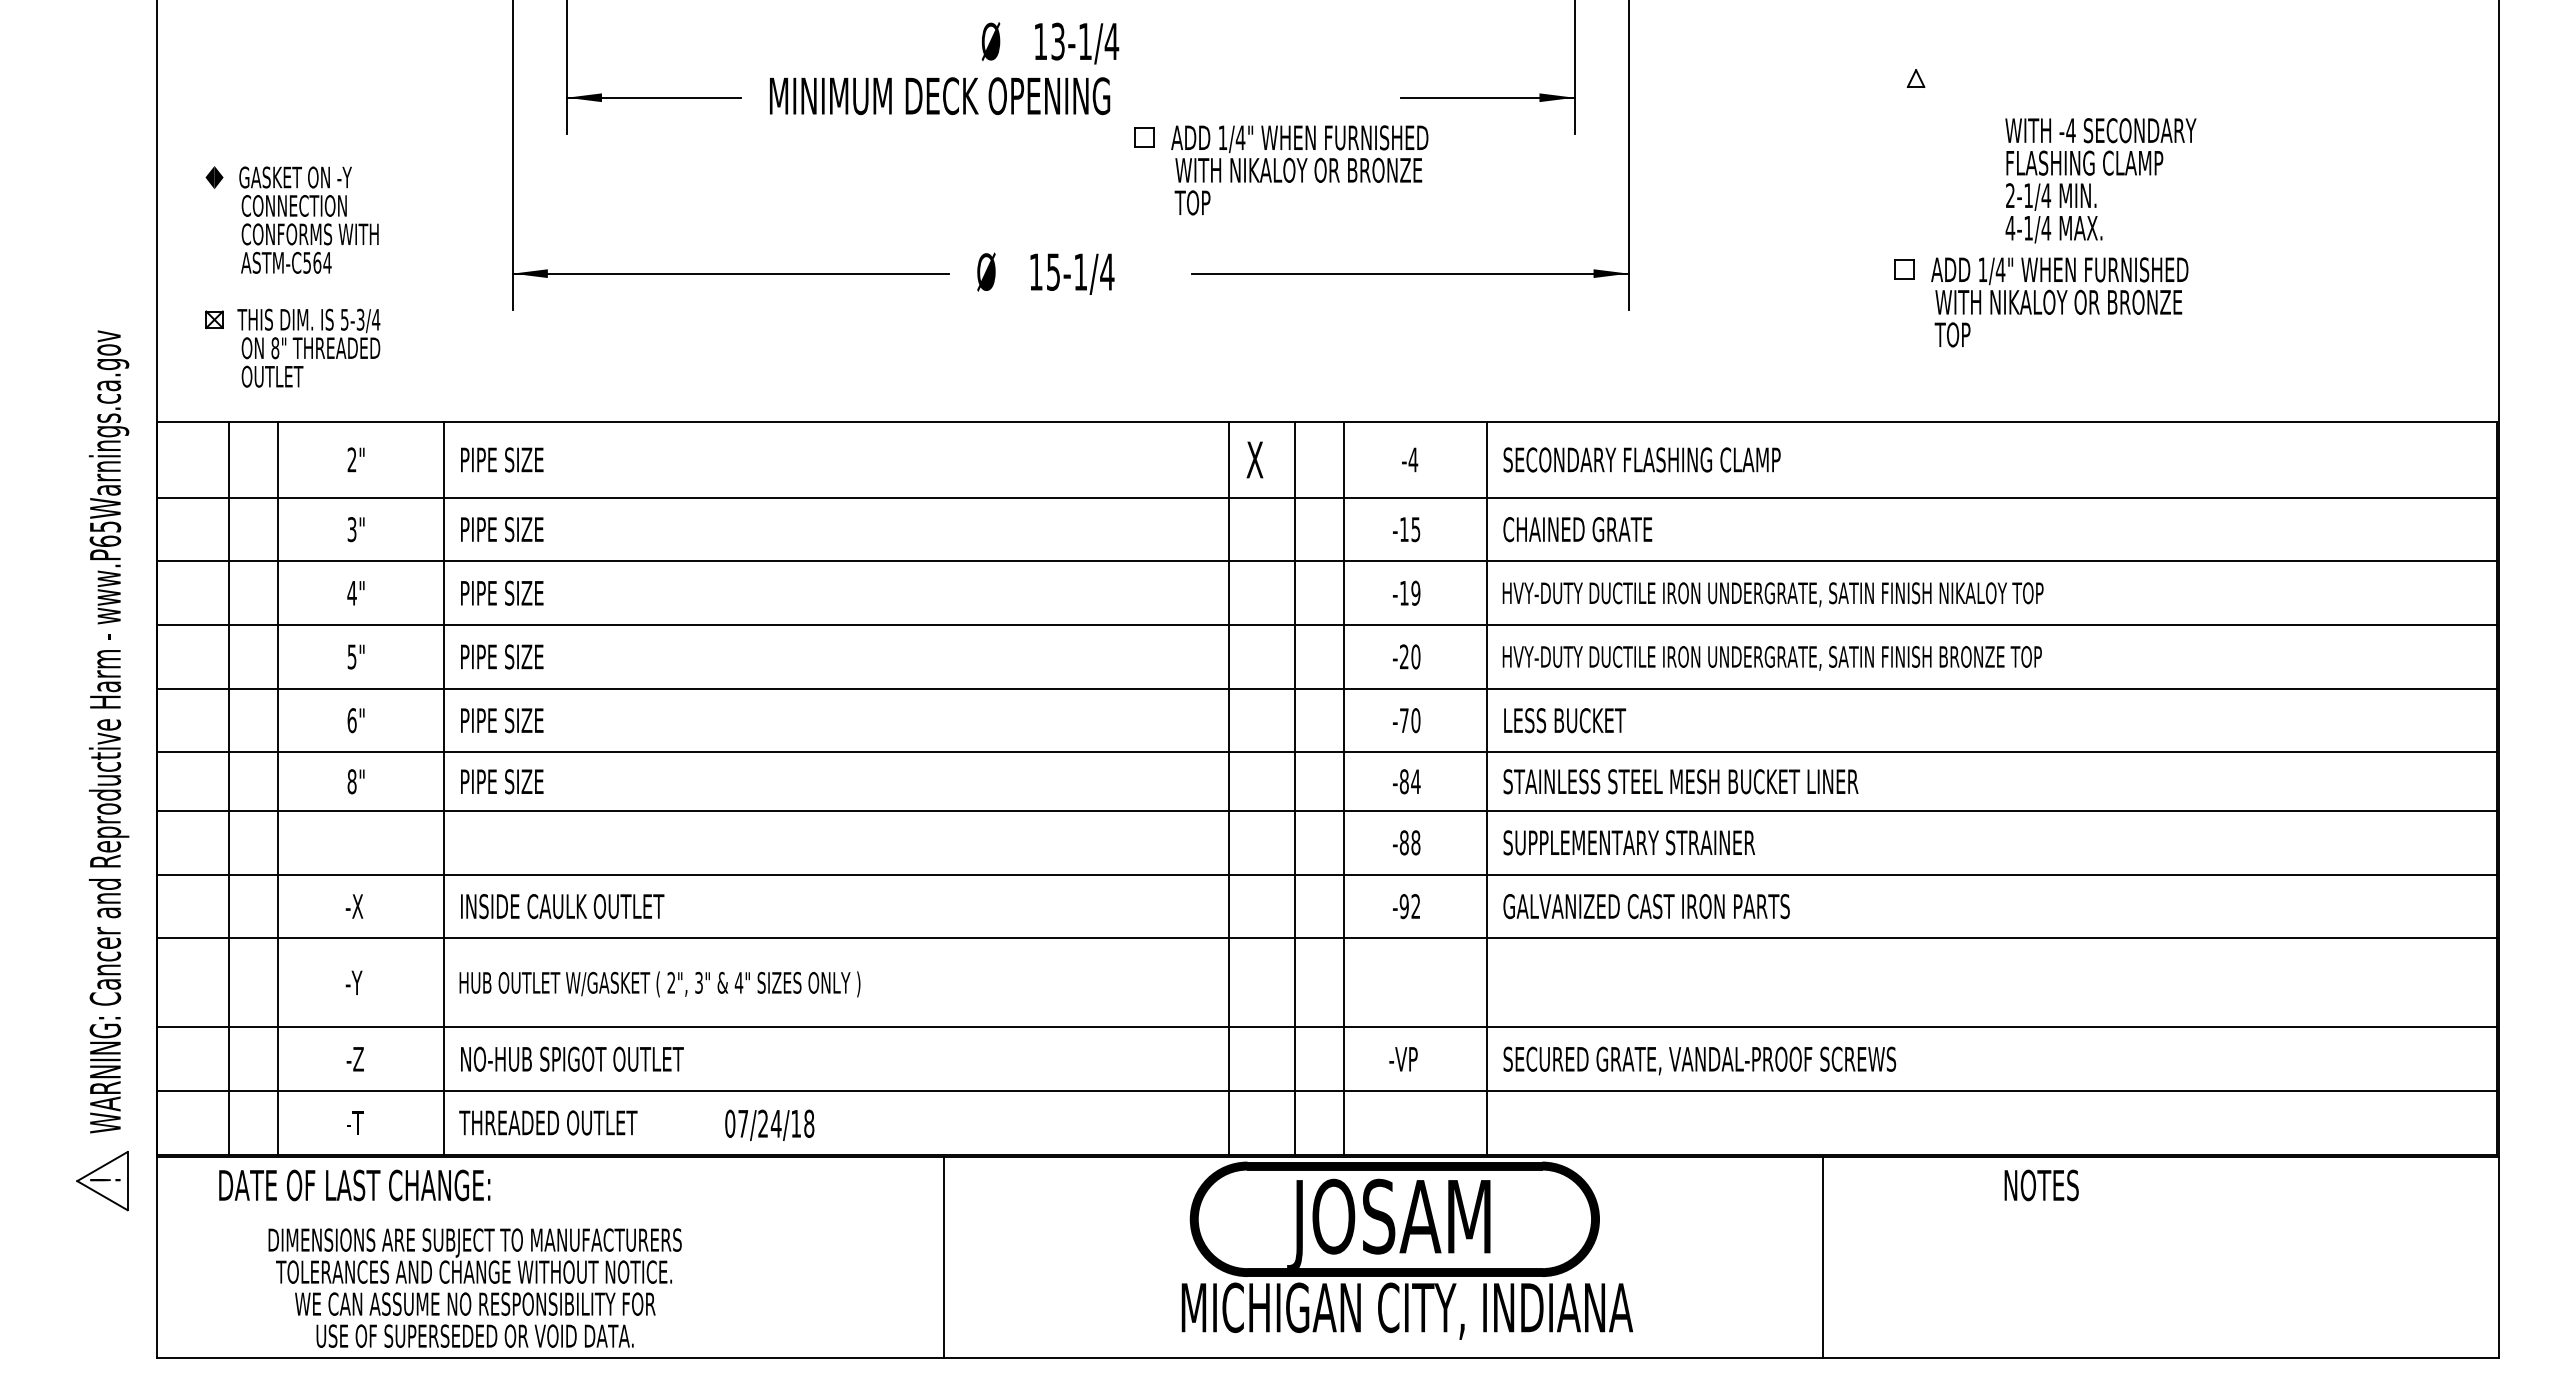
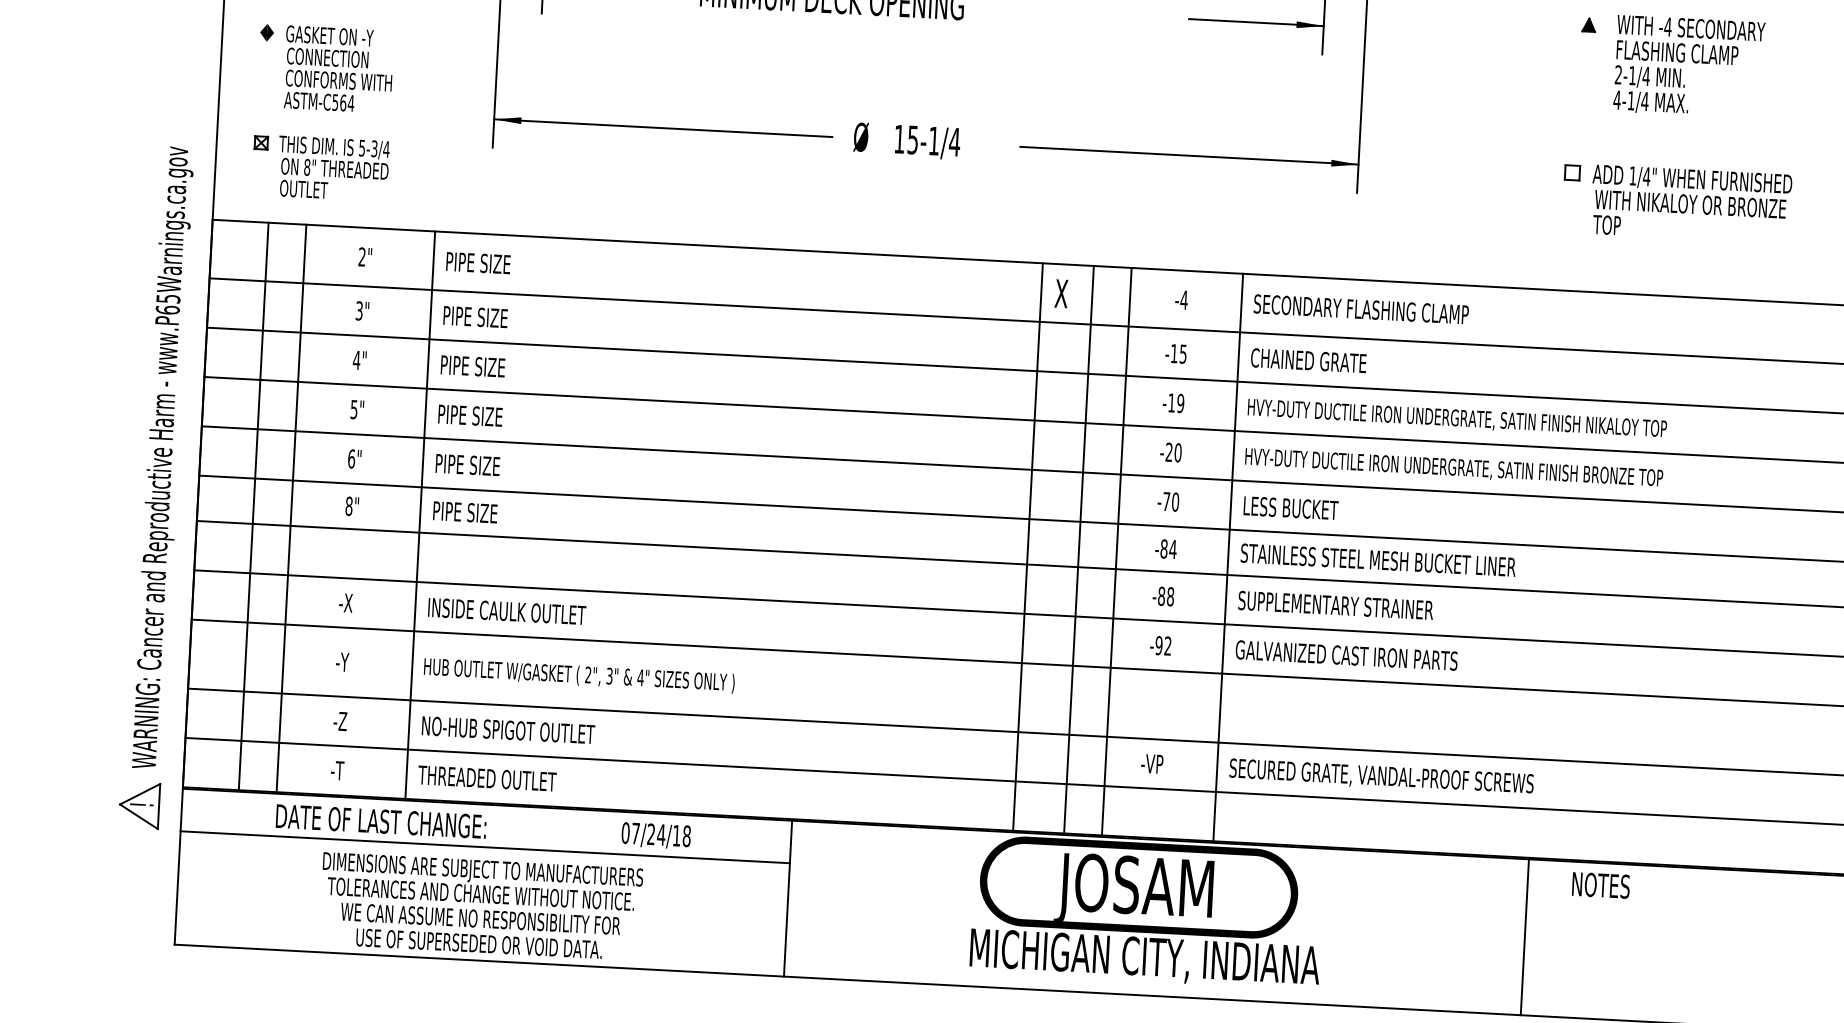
fill: (1915, 78) -> (1588, 25), added
part: (1281, 170) -> (1093, 70), removed
text: (2100, 180) -> (1688, 66), moved
text: (769, 1124) -> (656, 835), moved
text: (354, 1185) -> (381, 821), moved
text: (2041, 1185) -> (1600, 885), moved
line: (550, 1211) -> (485, 847), added
line: (1823, 1256) -> (1525, 936), moved
text: (474, 1287) -> (480, 906), moved

